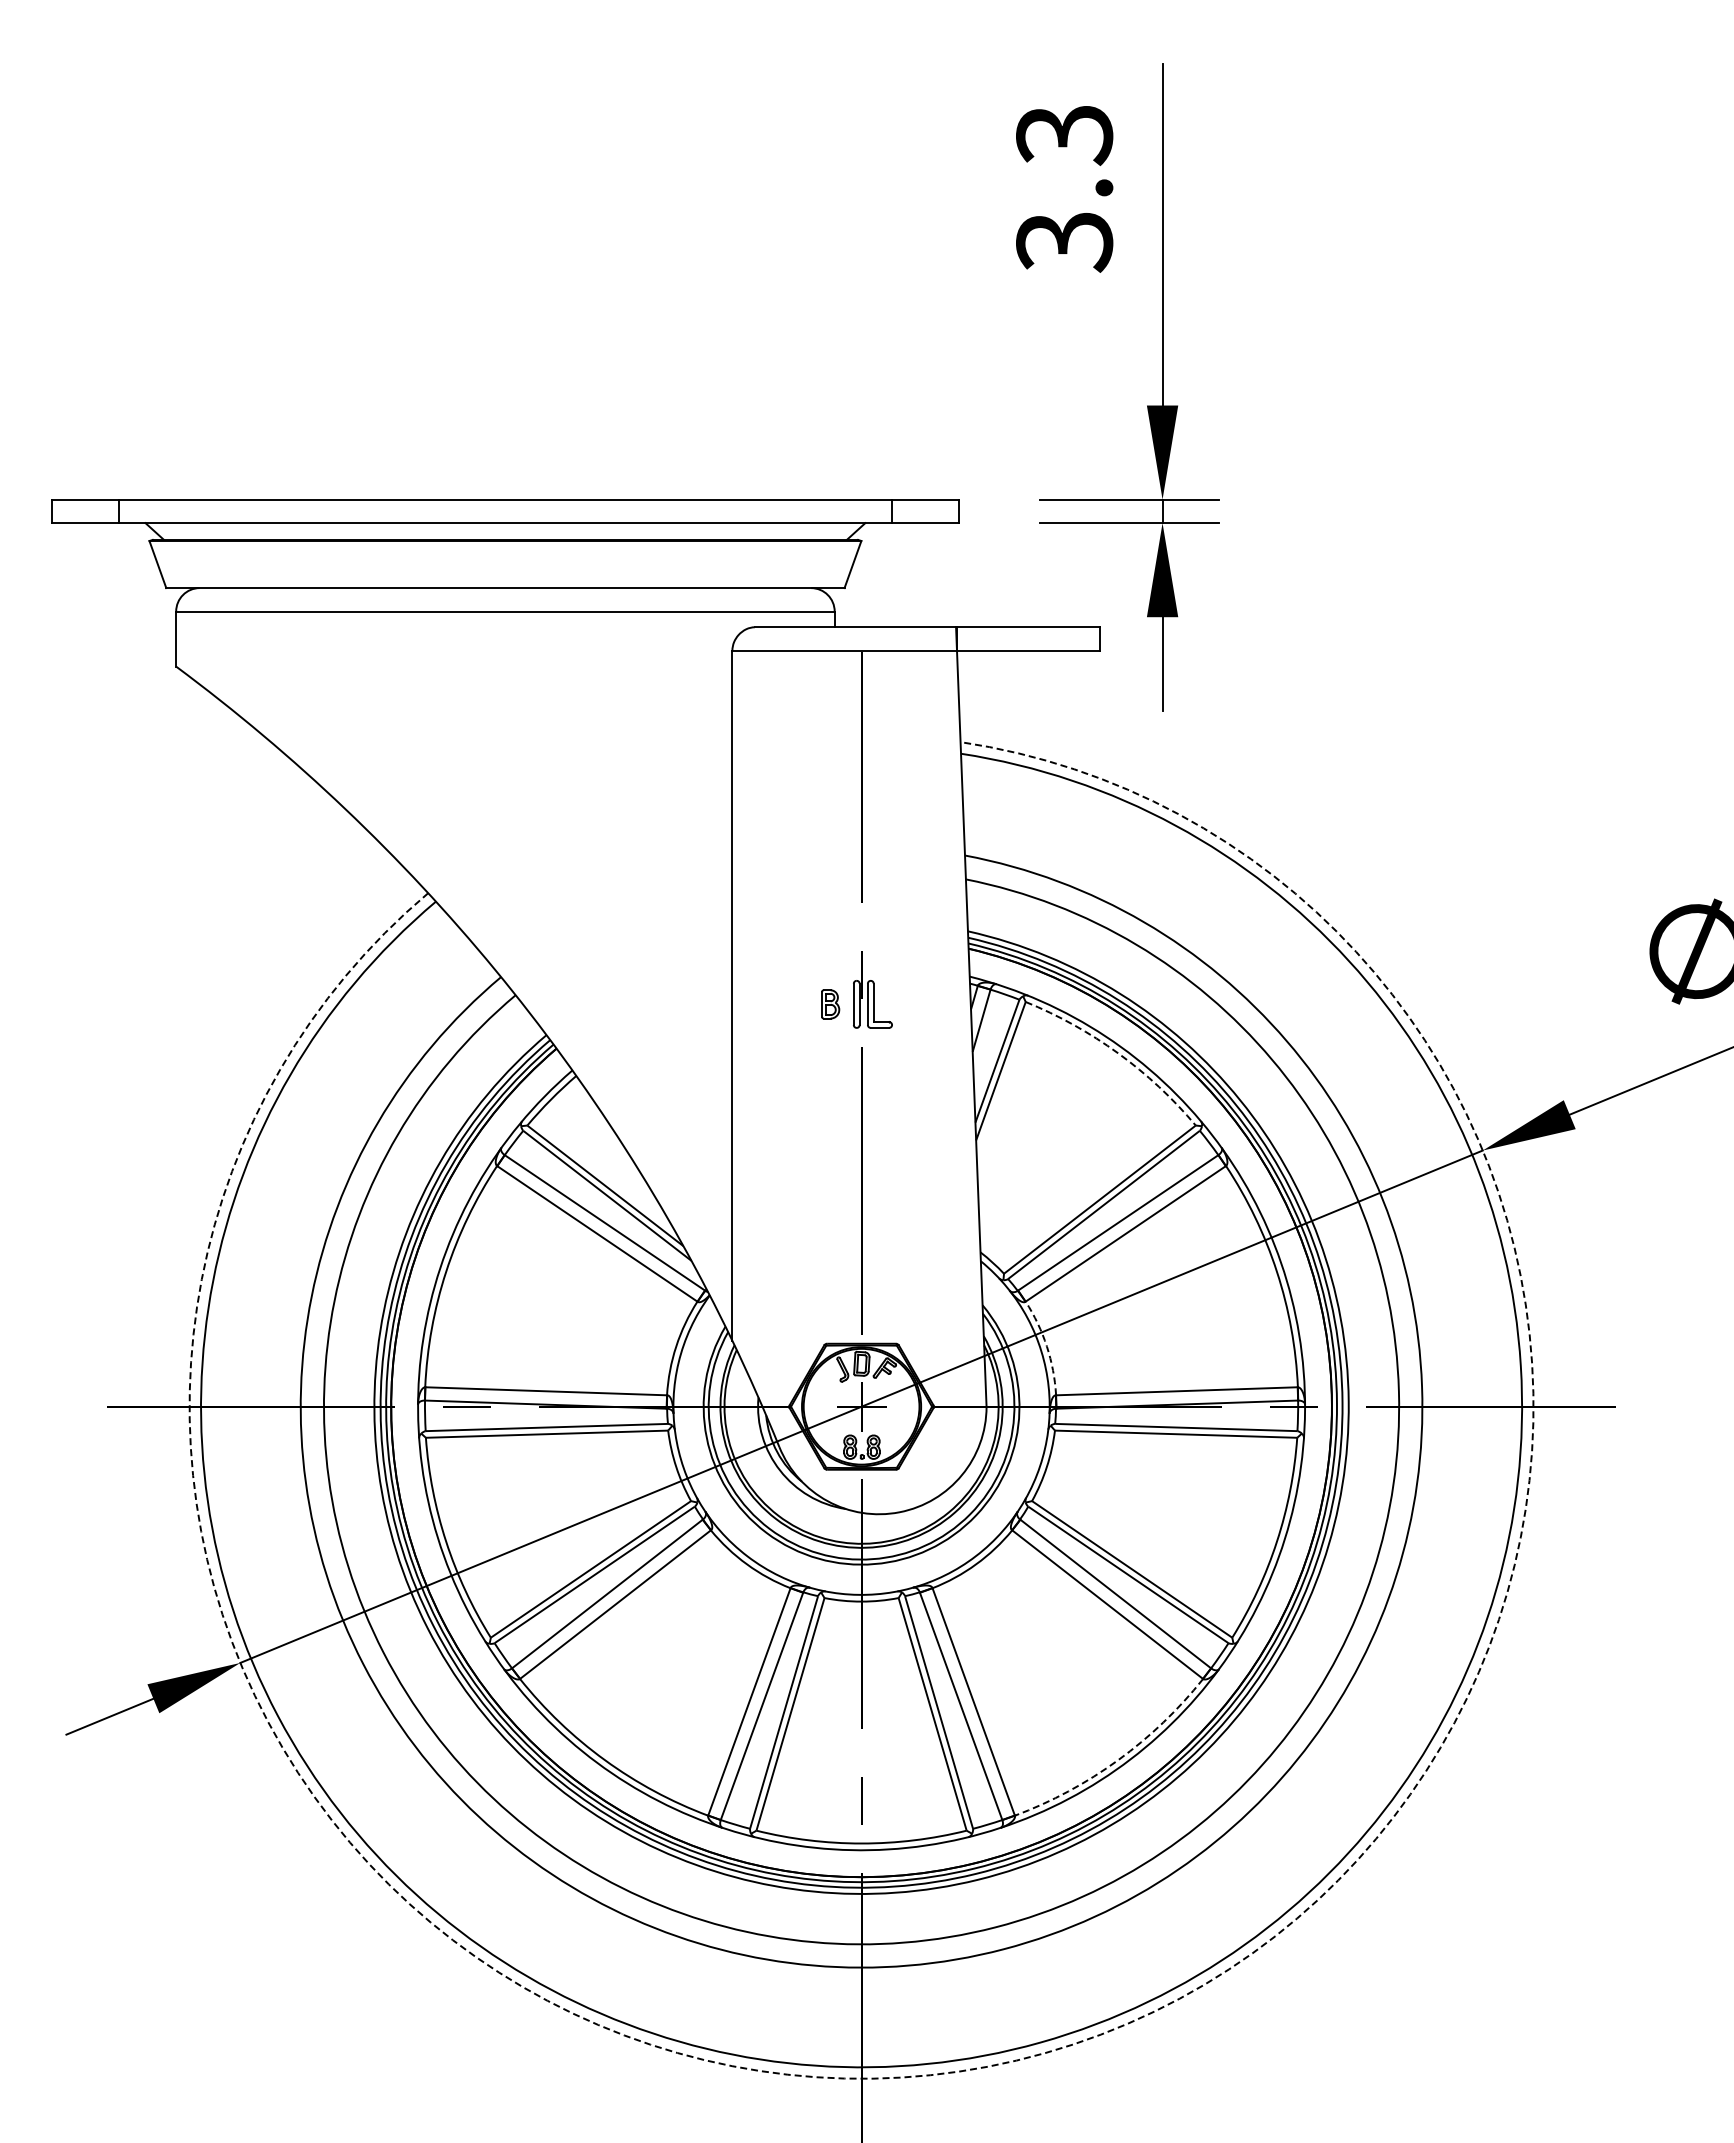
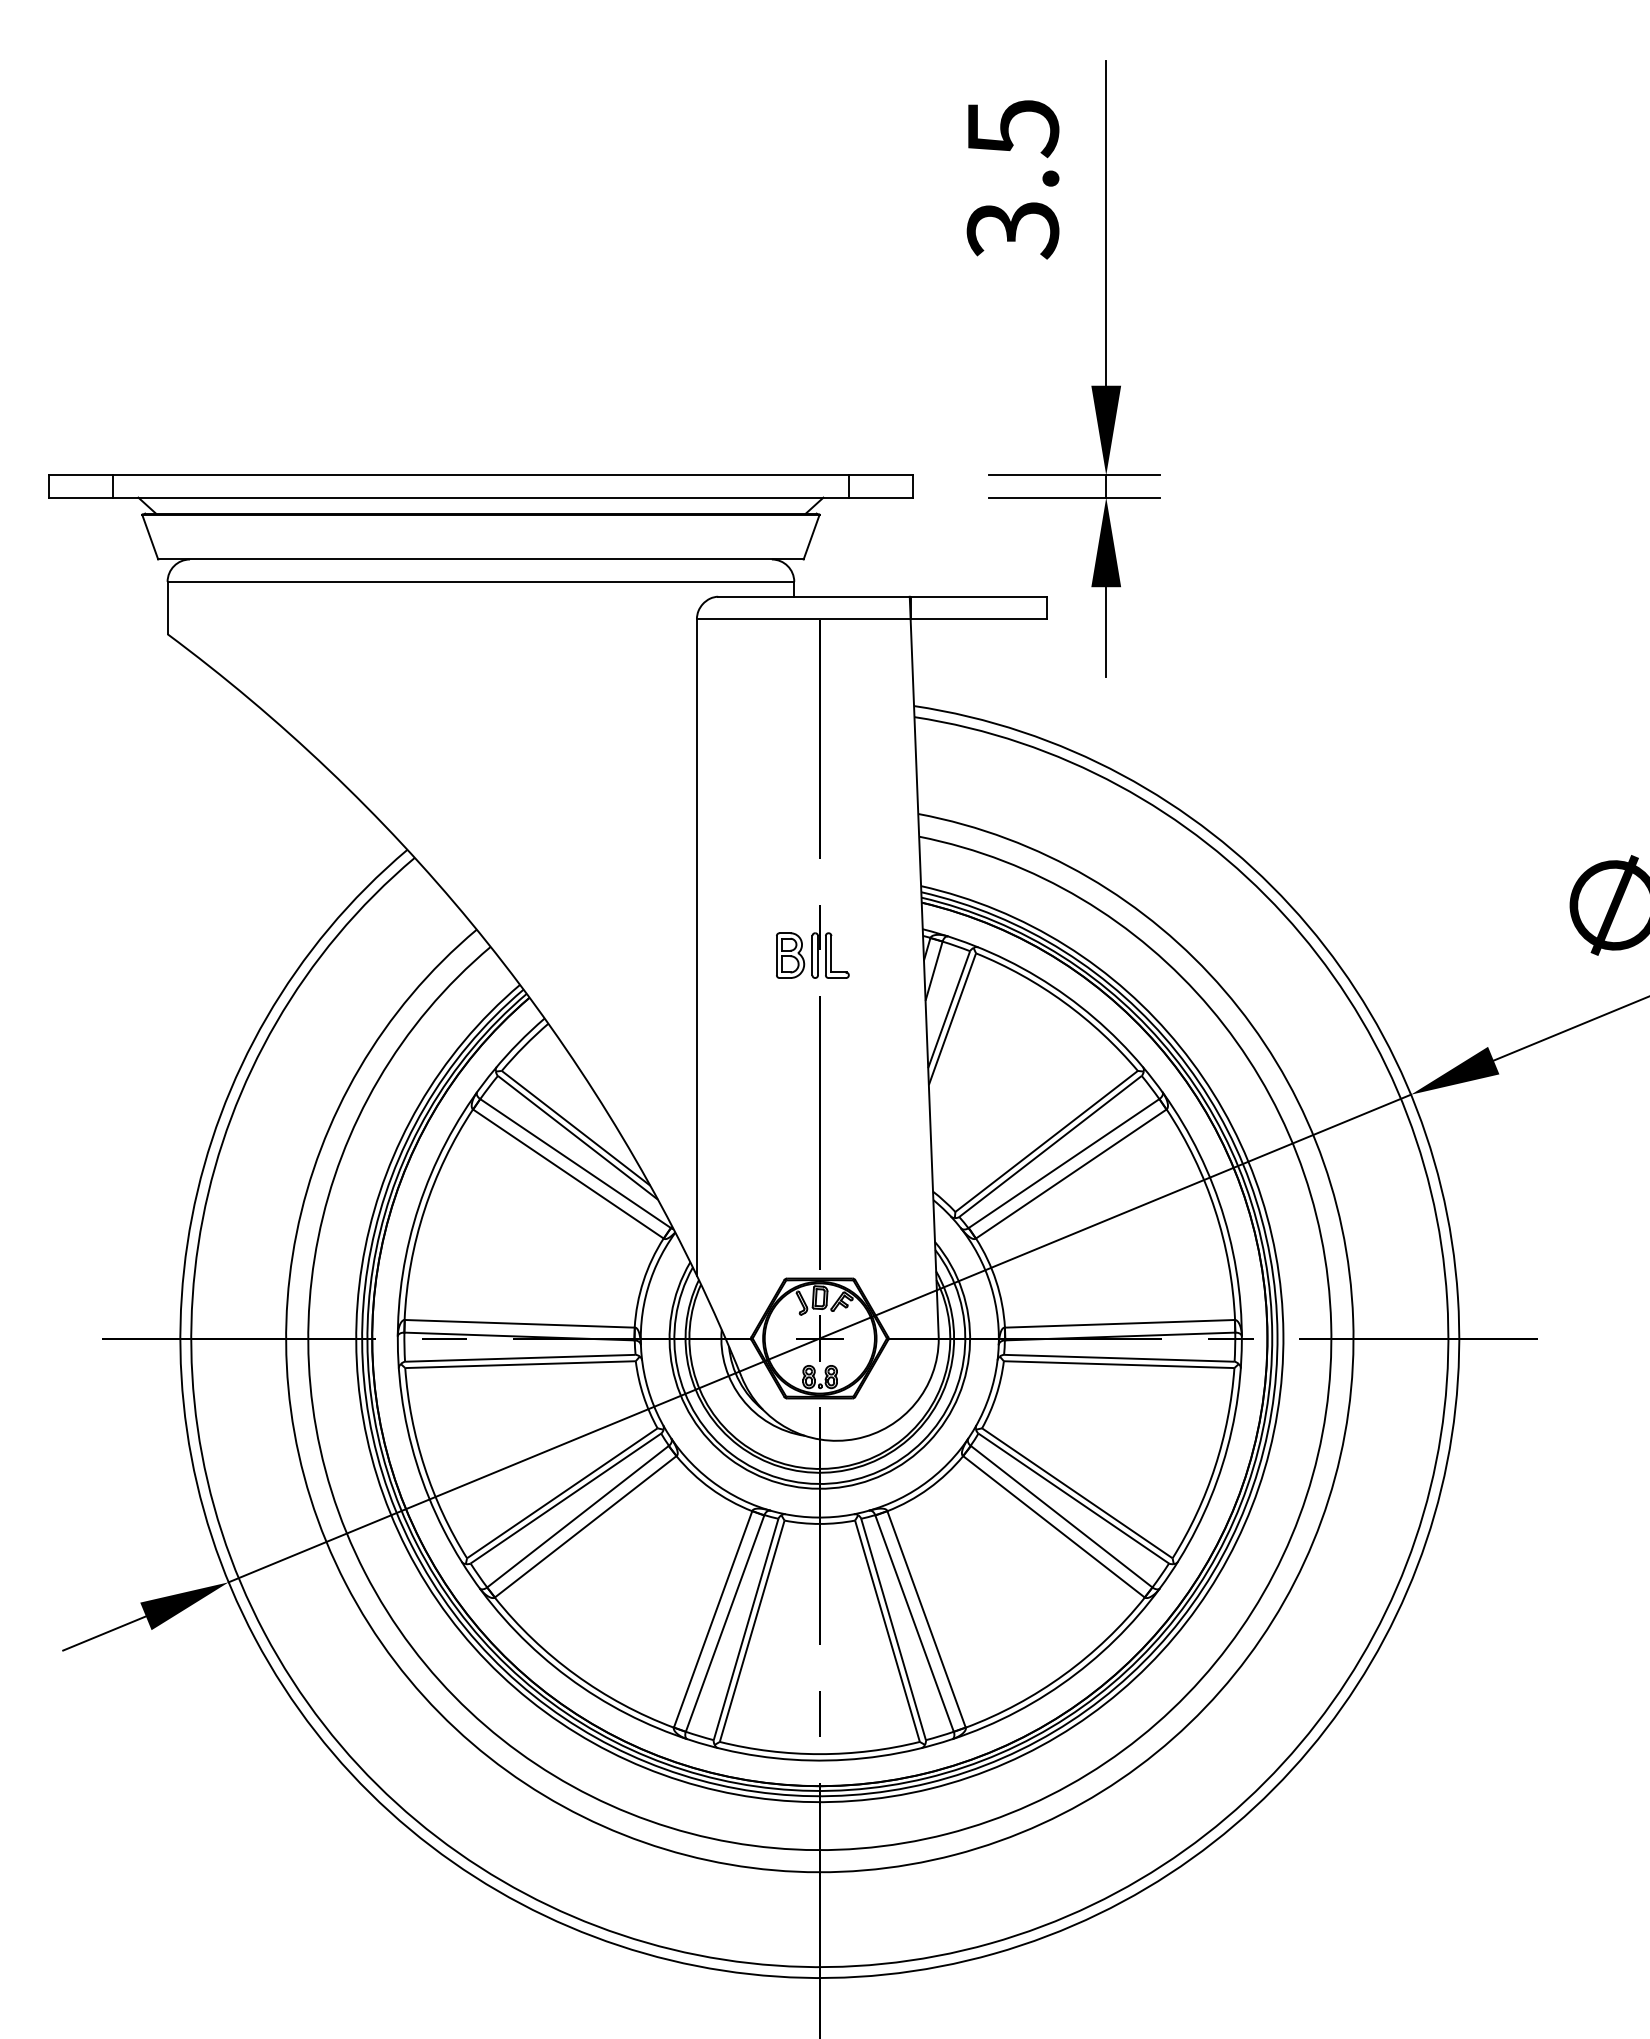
text: (1064, 135) -> (1012, 128), 3.3 -> 3.5
part: (830, 1004) -> (790, 955), size x1.67
arc: (1118, 1053) -> (1064, 1002), dashed -> solid
arc: (1046, 1346) -> (995, 1281), dashed -> solid
arc: (1118, 1760) -> (1064, 1675), dashed -> solid
arc: (1045, 2053) -> (994, 1953), dashed -> solid

